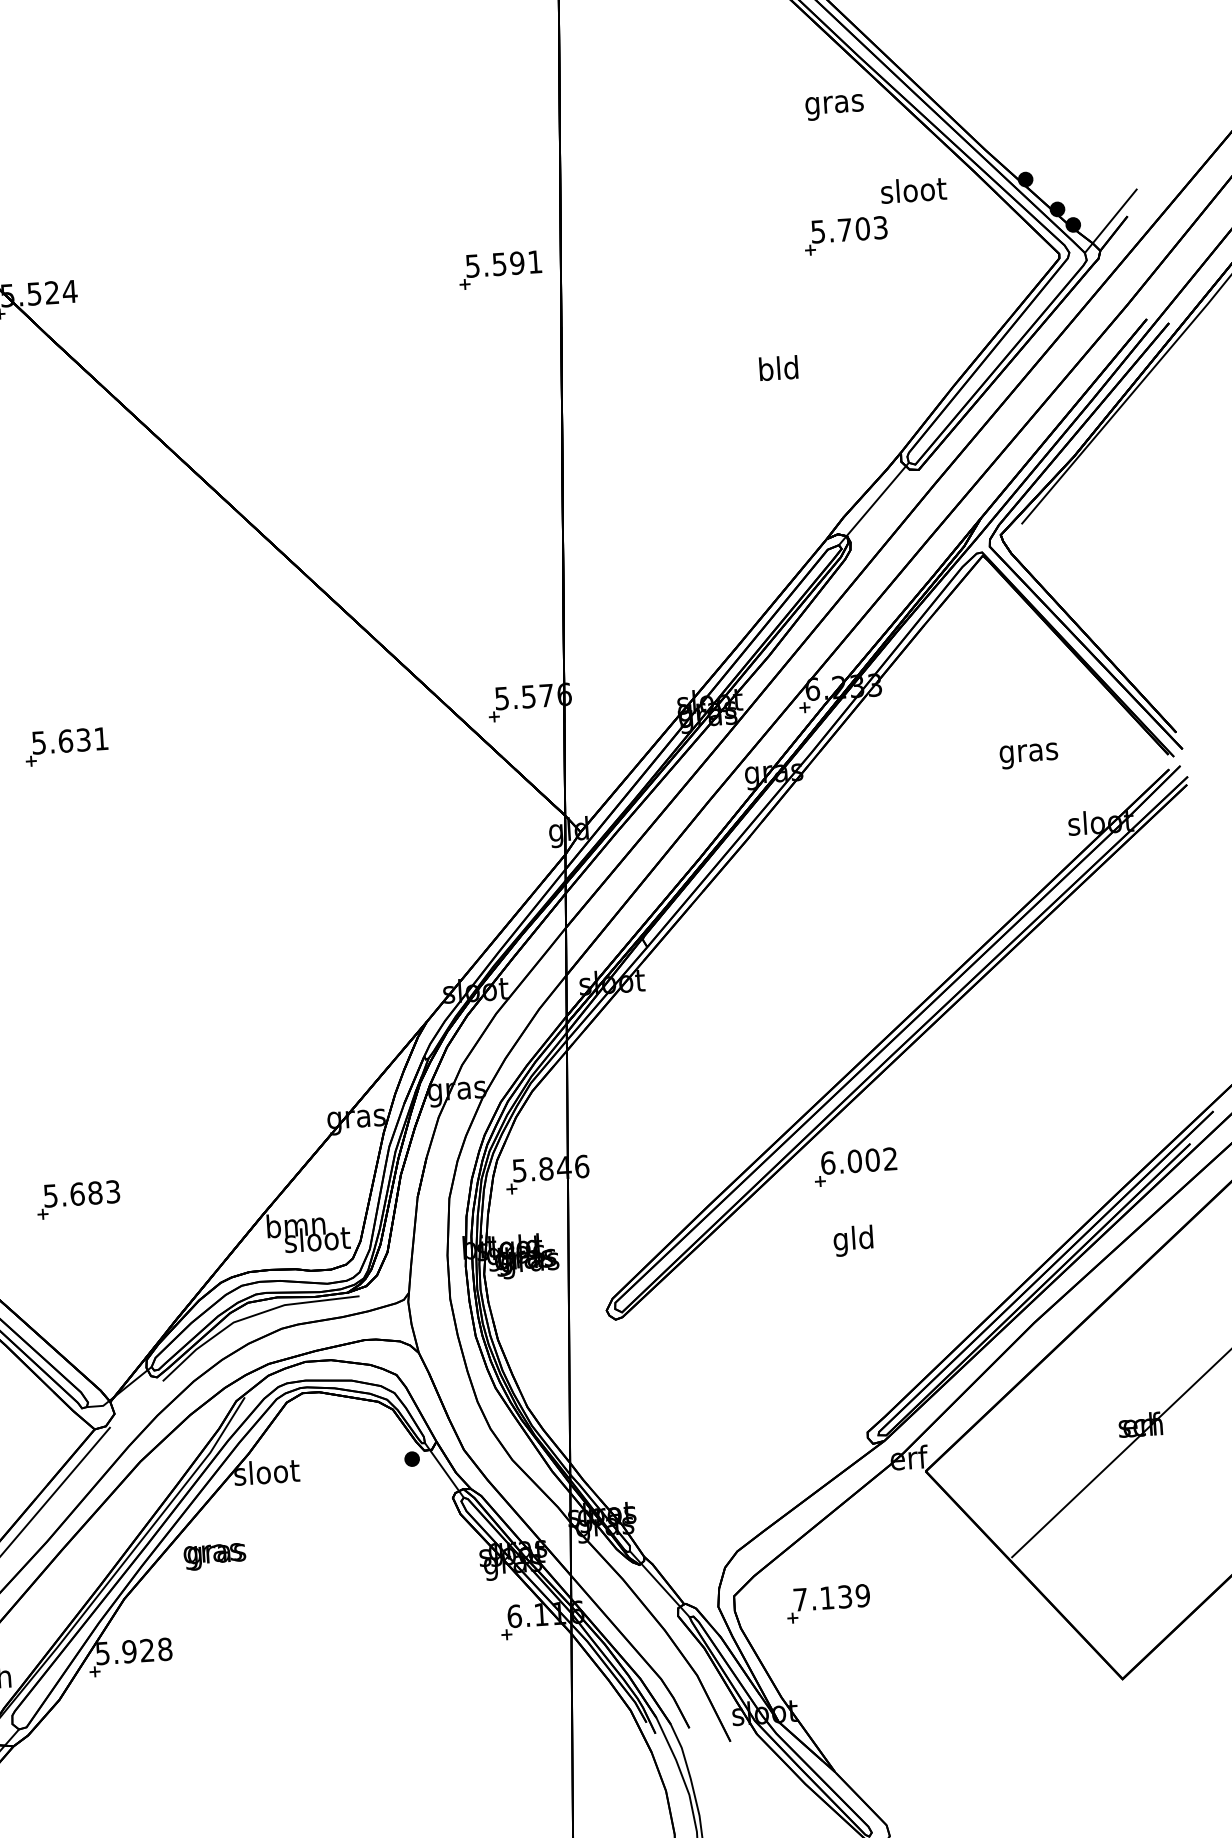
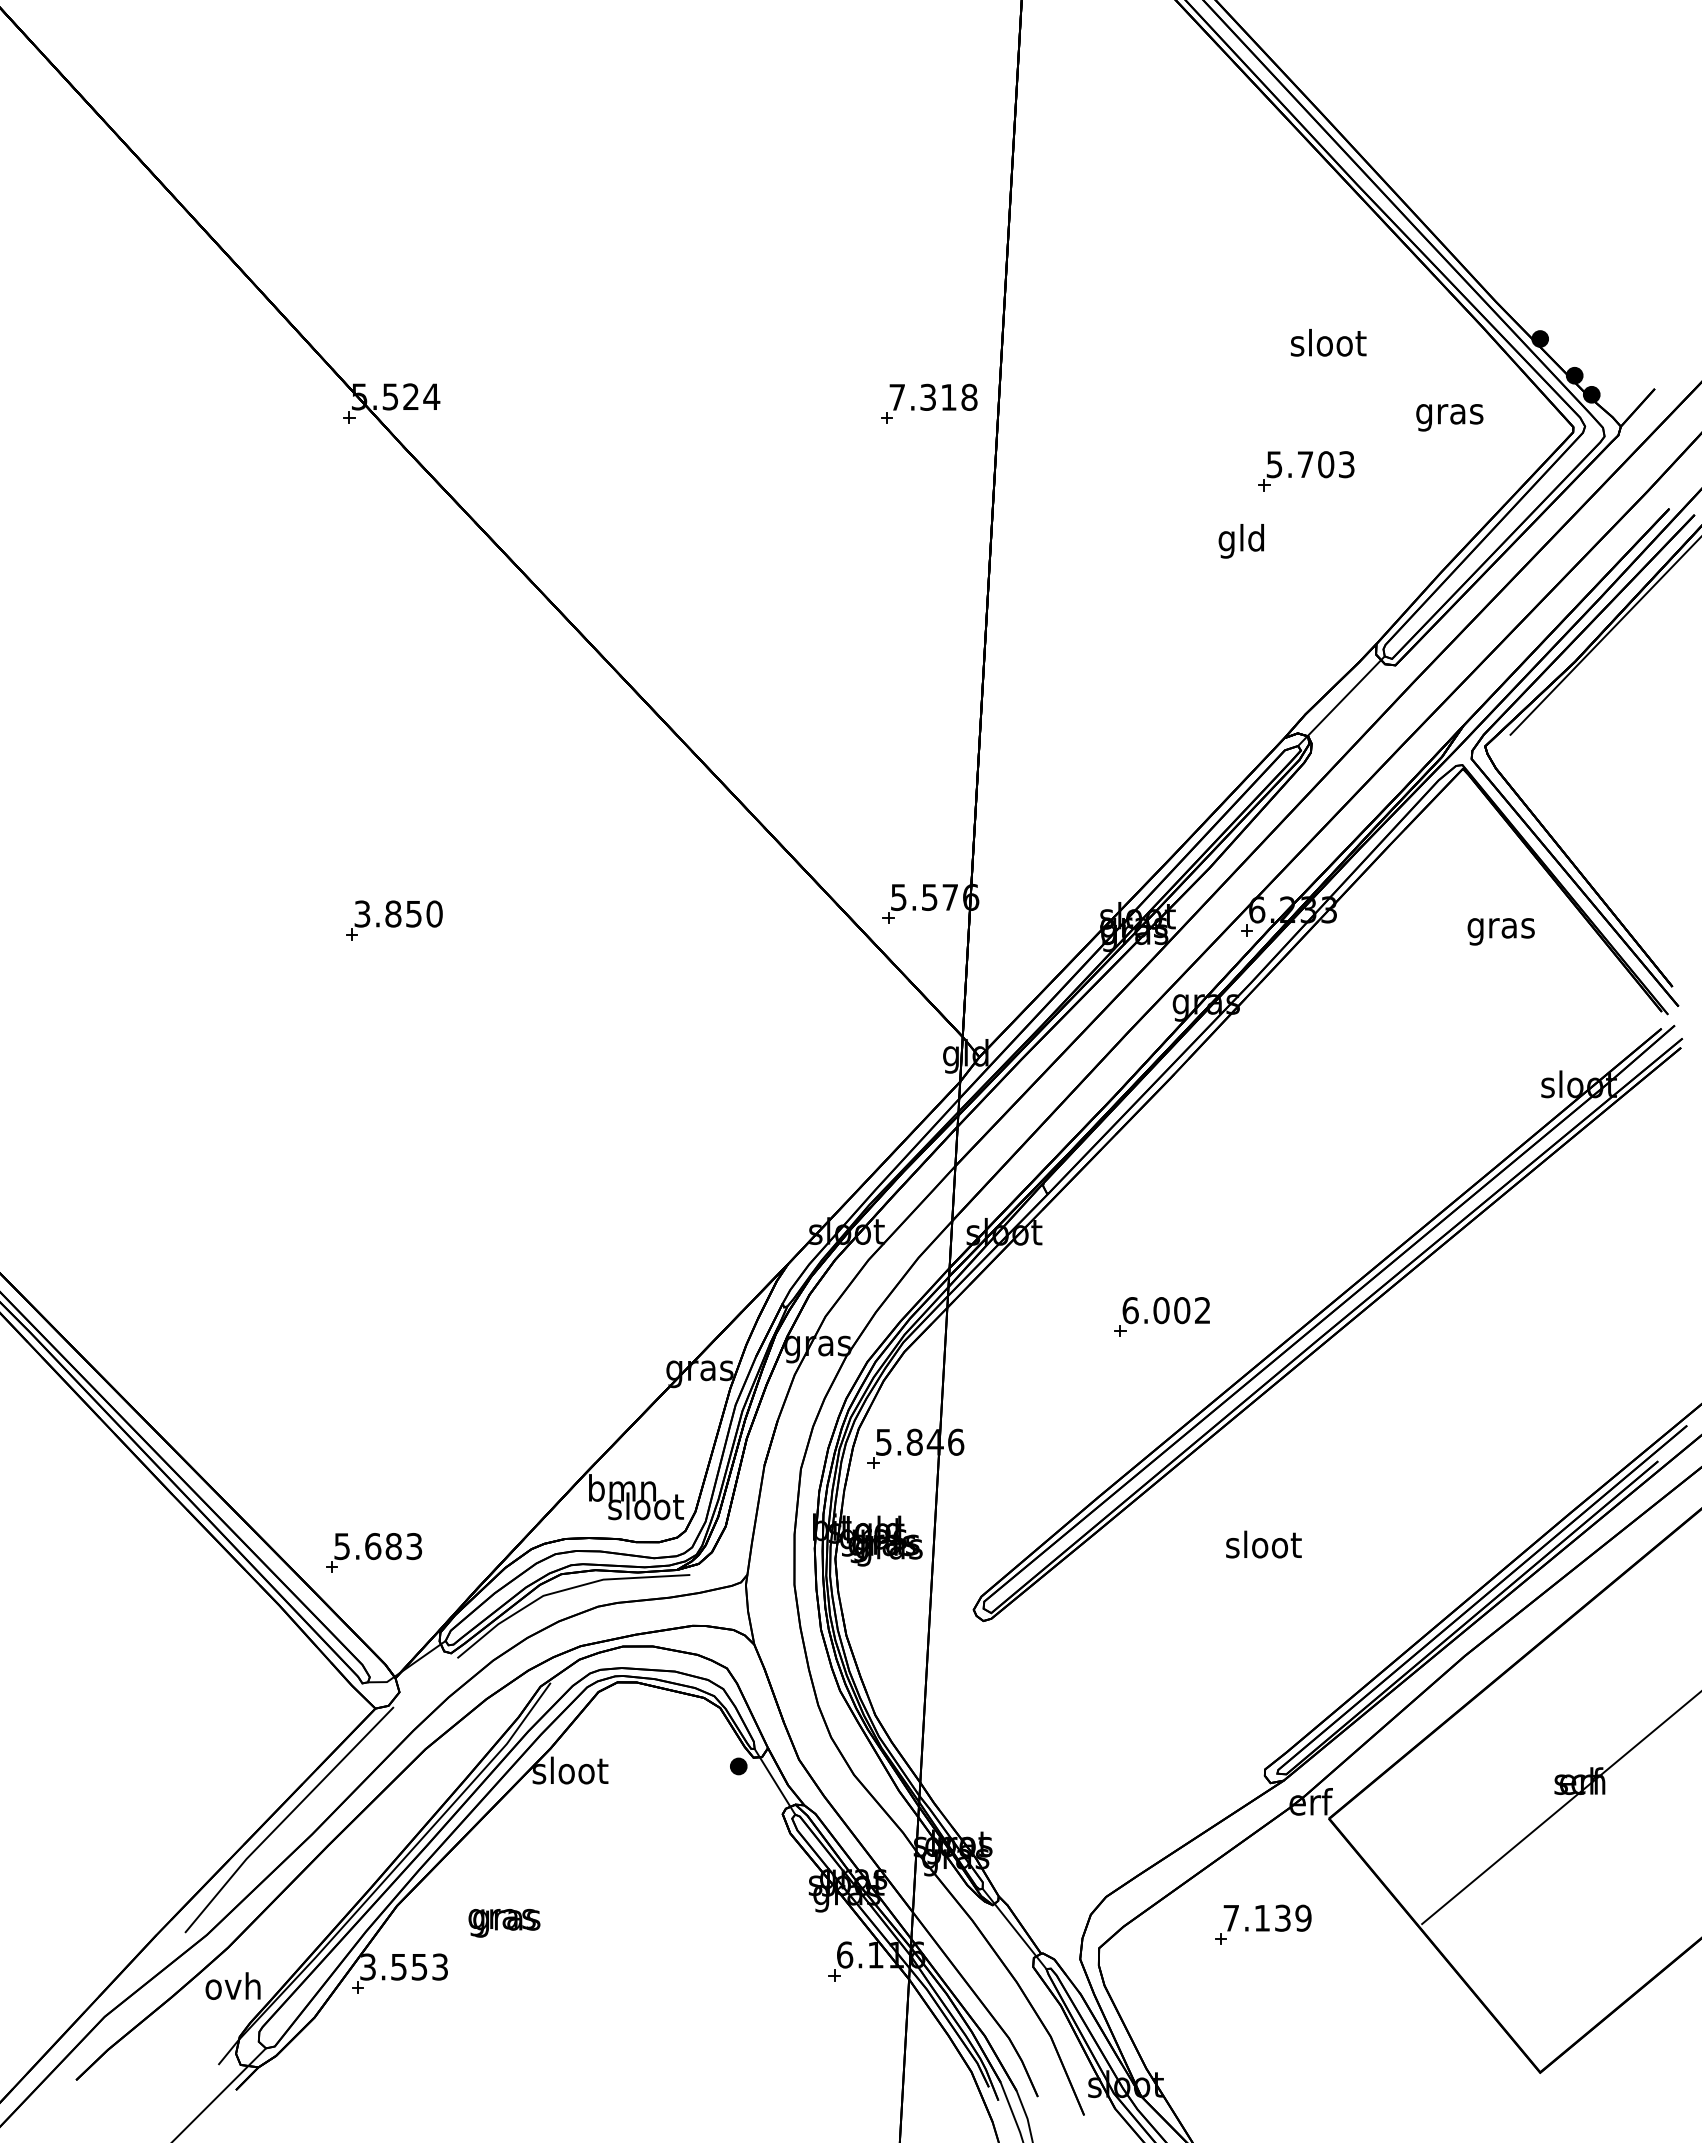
text: (834, 107) -> (1449, 417), moved
text: (913, 189) -> (1328, 342), moved
line: (1111, 220) -> (1635, 392), removed
part: (846, 235) -> (1306, 471), moved
text: (504, 263) -> (933, 396), 5.591 -> 7.318
text: (765, 372) -> (1226, 541), bld -> gld
text: (70, 740) -> (398, 913), 5.631 -> 3.850
text: (1028, 755) -> (1500, 931), moved
part: (855, 1166) -> (1161, 1316), moved
part: (79, 1199) -> (374, 1552), moved
text: (853, 1240) -> (1263, 1547), gld -> sloot
text: (215, 1557) -> (504, 1923), moved
part: (828, 1603) -> (1263, 1924), moved
text: (134, 1650) -> (404, 1966), 5.928 -> 3.553

